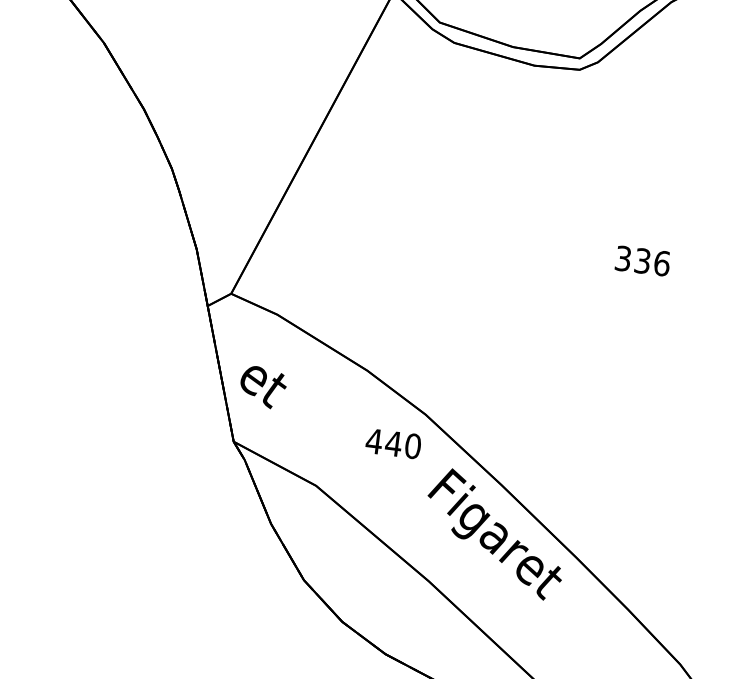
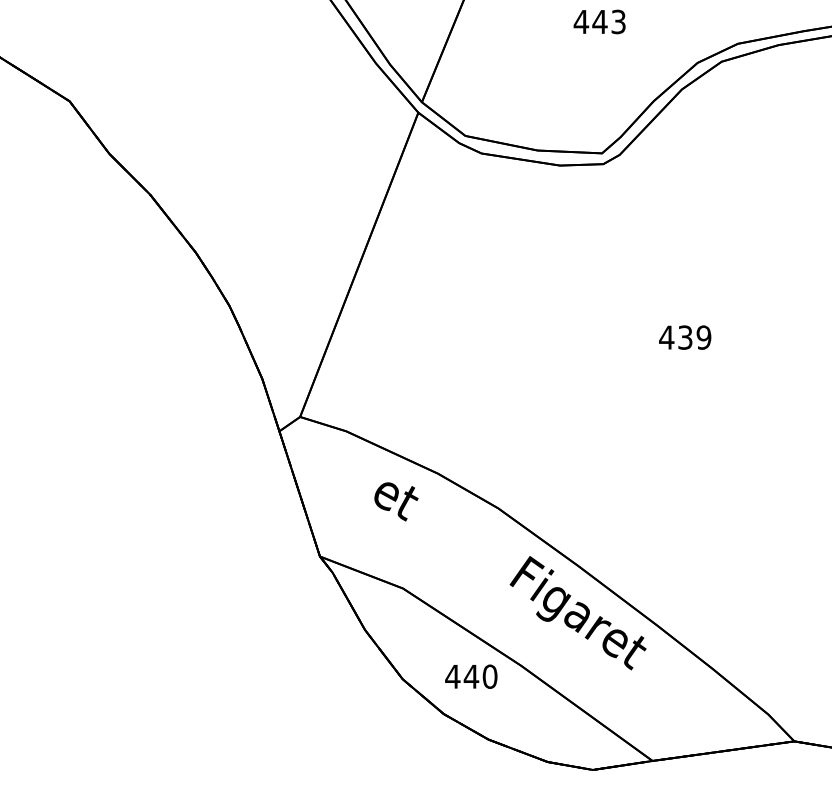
text: (642, 260) -> (685, 337), 336 -> 439
text: (263, 387) -> (396, 501), moved
text: (393, 443) -> (471, 676), moved

